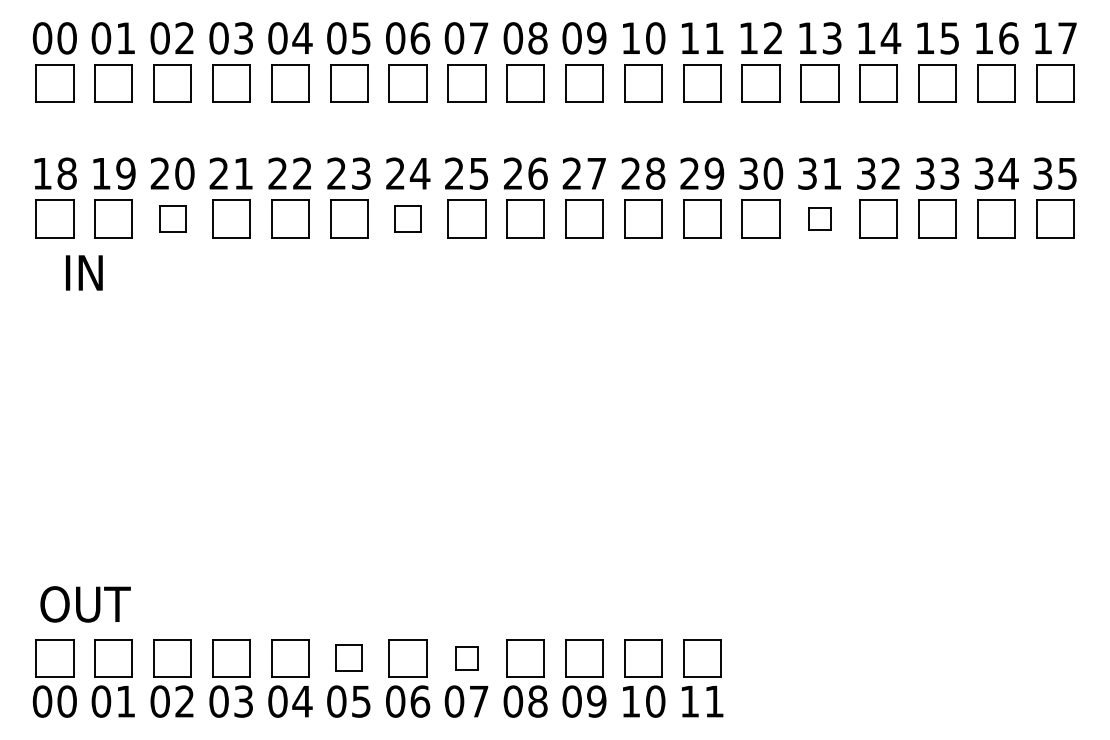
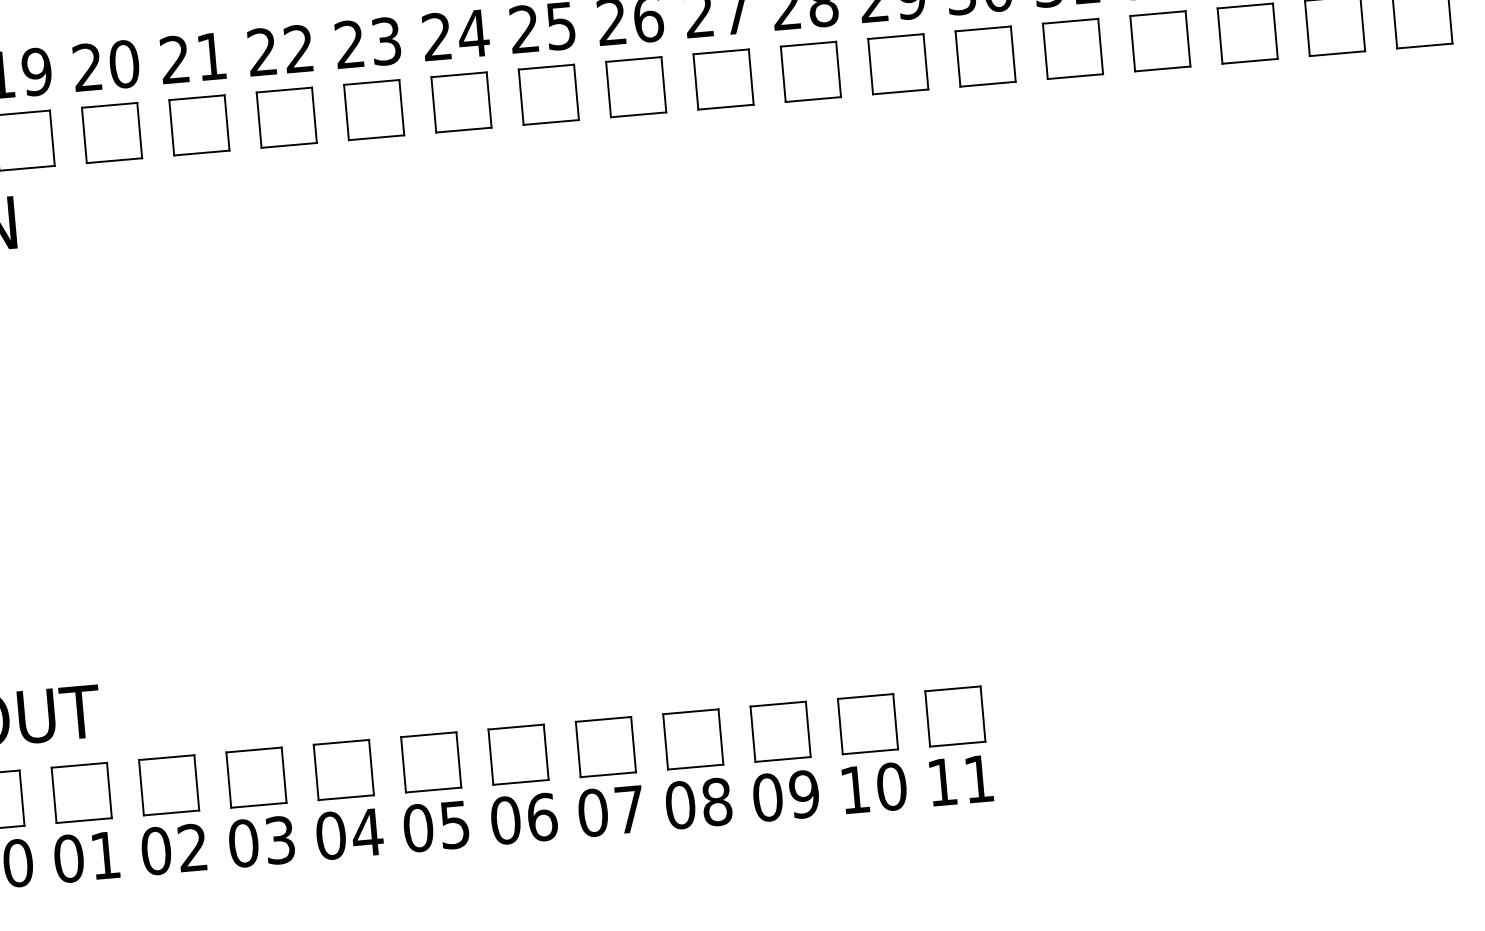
part: (172, 218) -> (111, 132), size x1.43
part: (407, 218) -> (460, 101), size x1.43
part: (819, 218) -> (1072, 48), size x1.67
part: (349, 658) -> (431, 762), size x1.43
part: (466, 658) -> (605, 747), size x1.67

